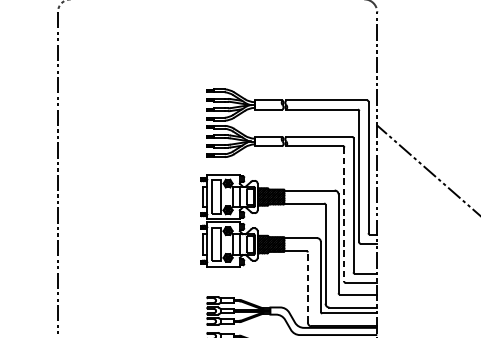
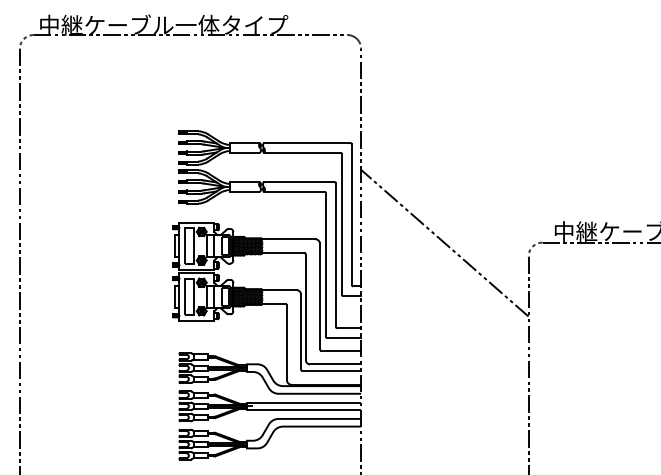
line: (343, 214) -> (325, 264), dashed -> solid
line: (308, 287) -> (287, 342), dashed -> solid

